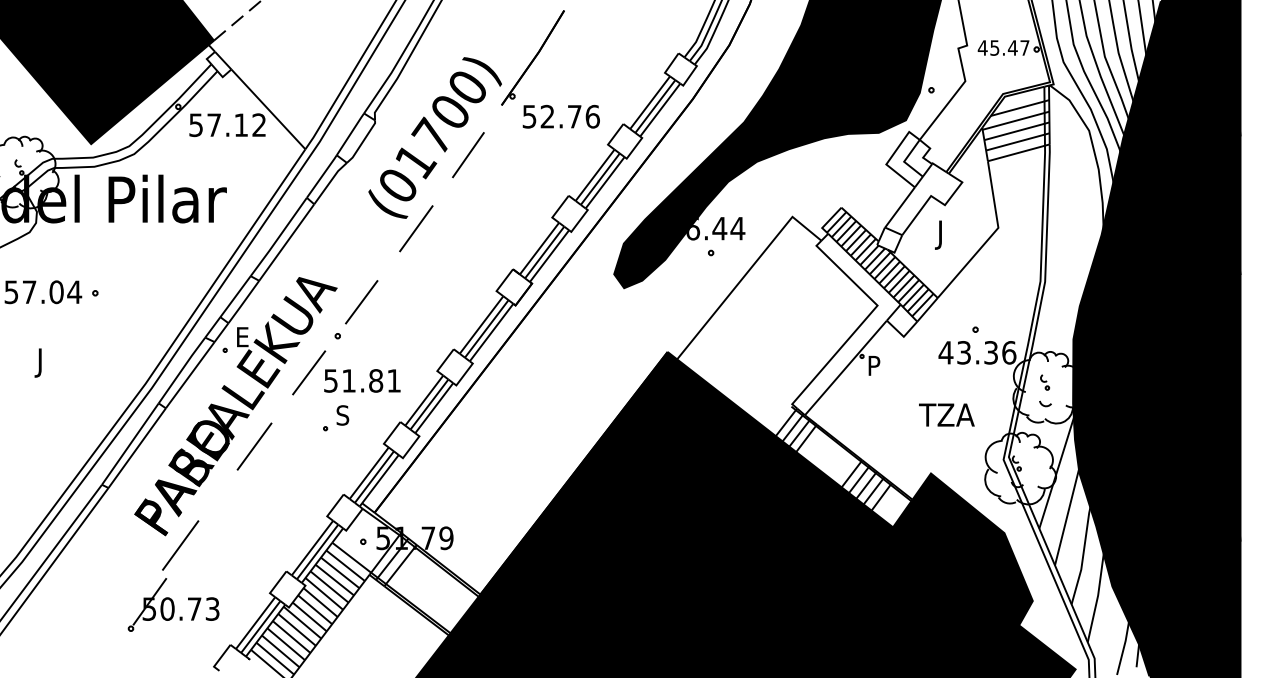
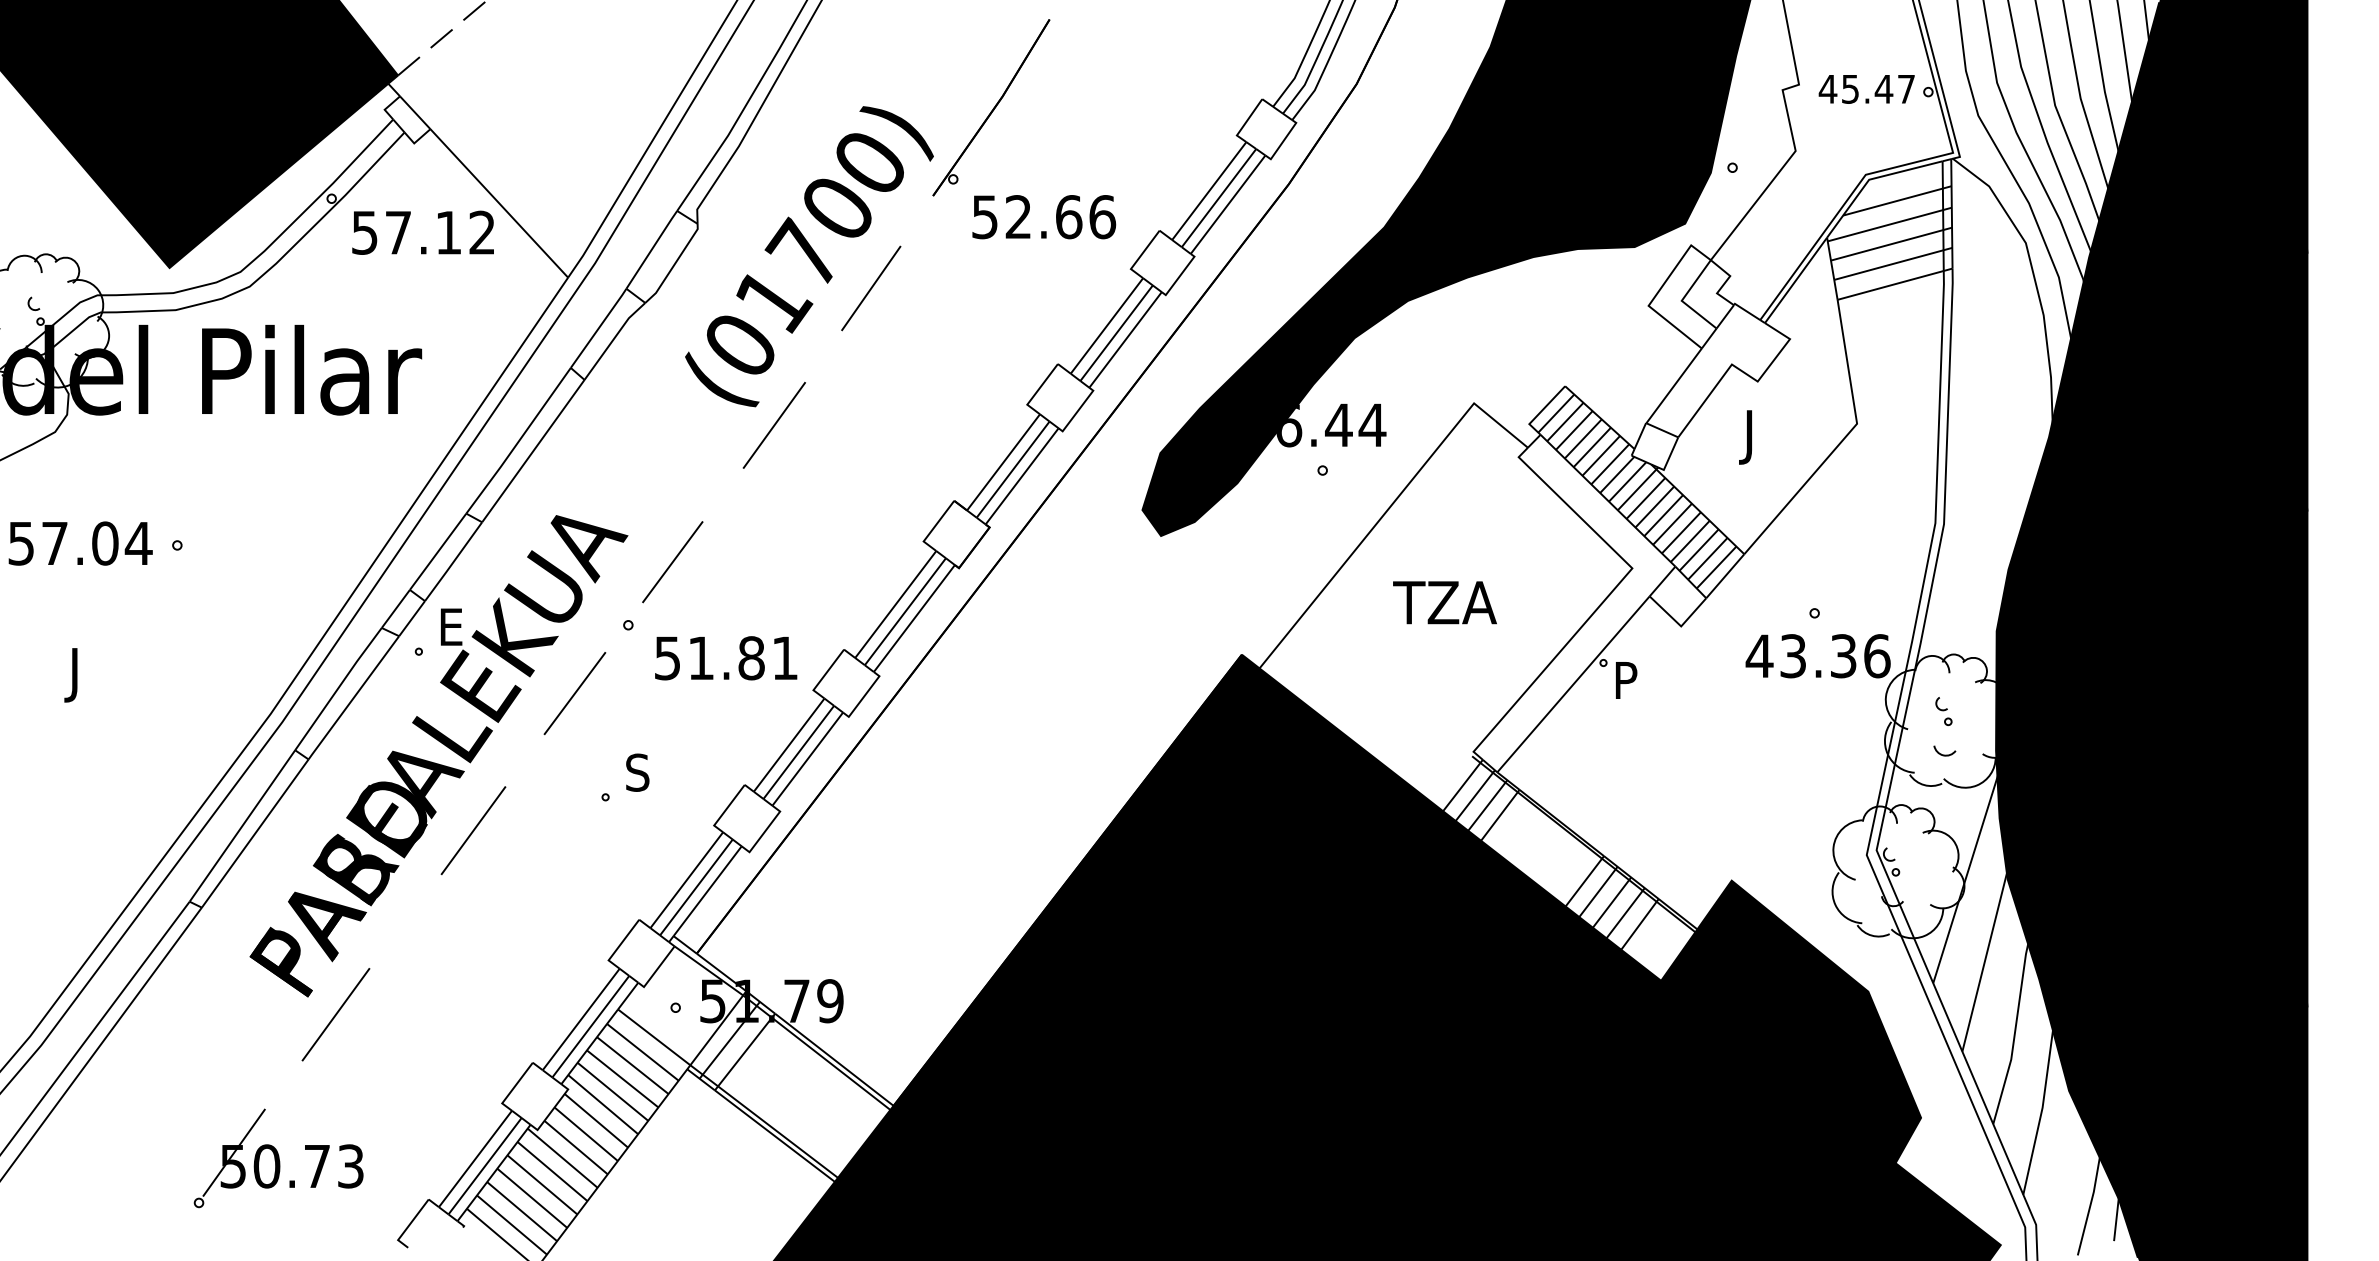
text: (574, 116) -> (1068, 216), 52.76 -> 52.66
text: (362, 380) -> (726, 657), moved
text: (946, 414) -> (1444, 601), moved
part: (173, 604) -> (278, 1157), moved

